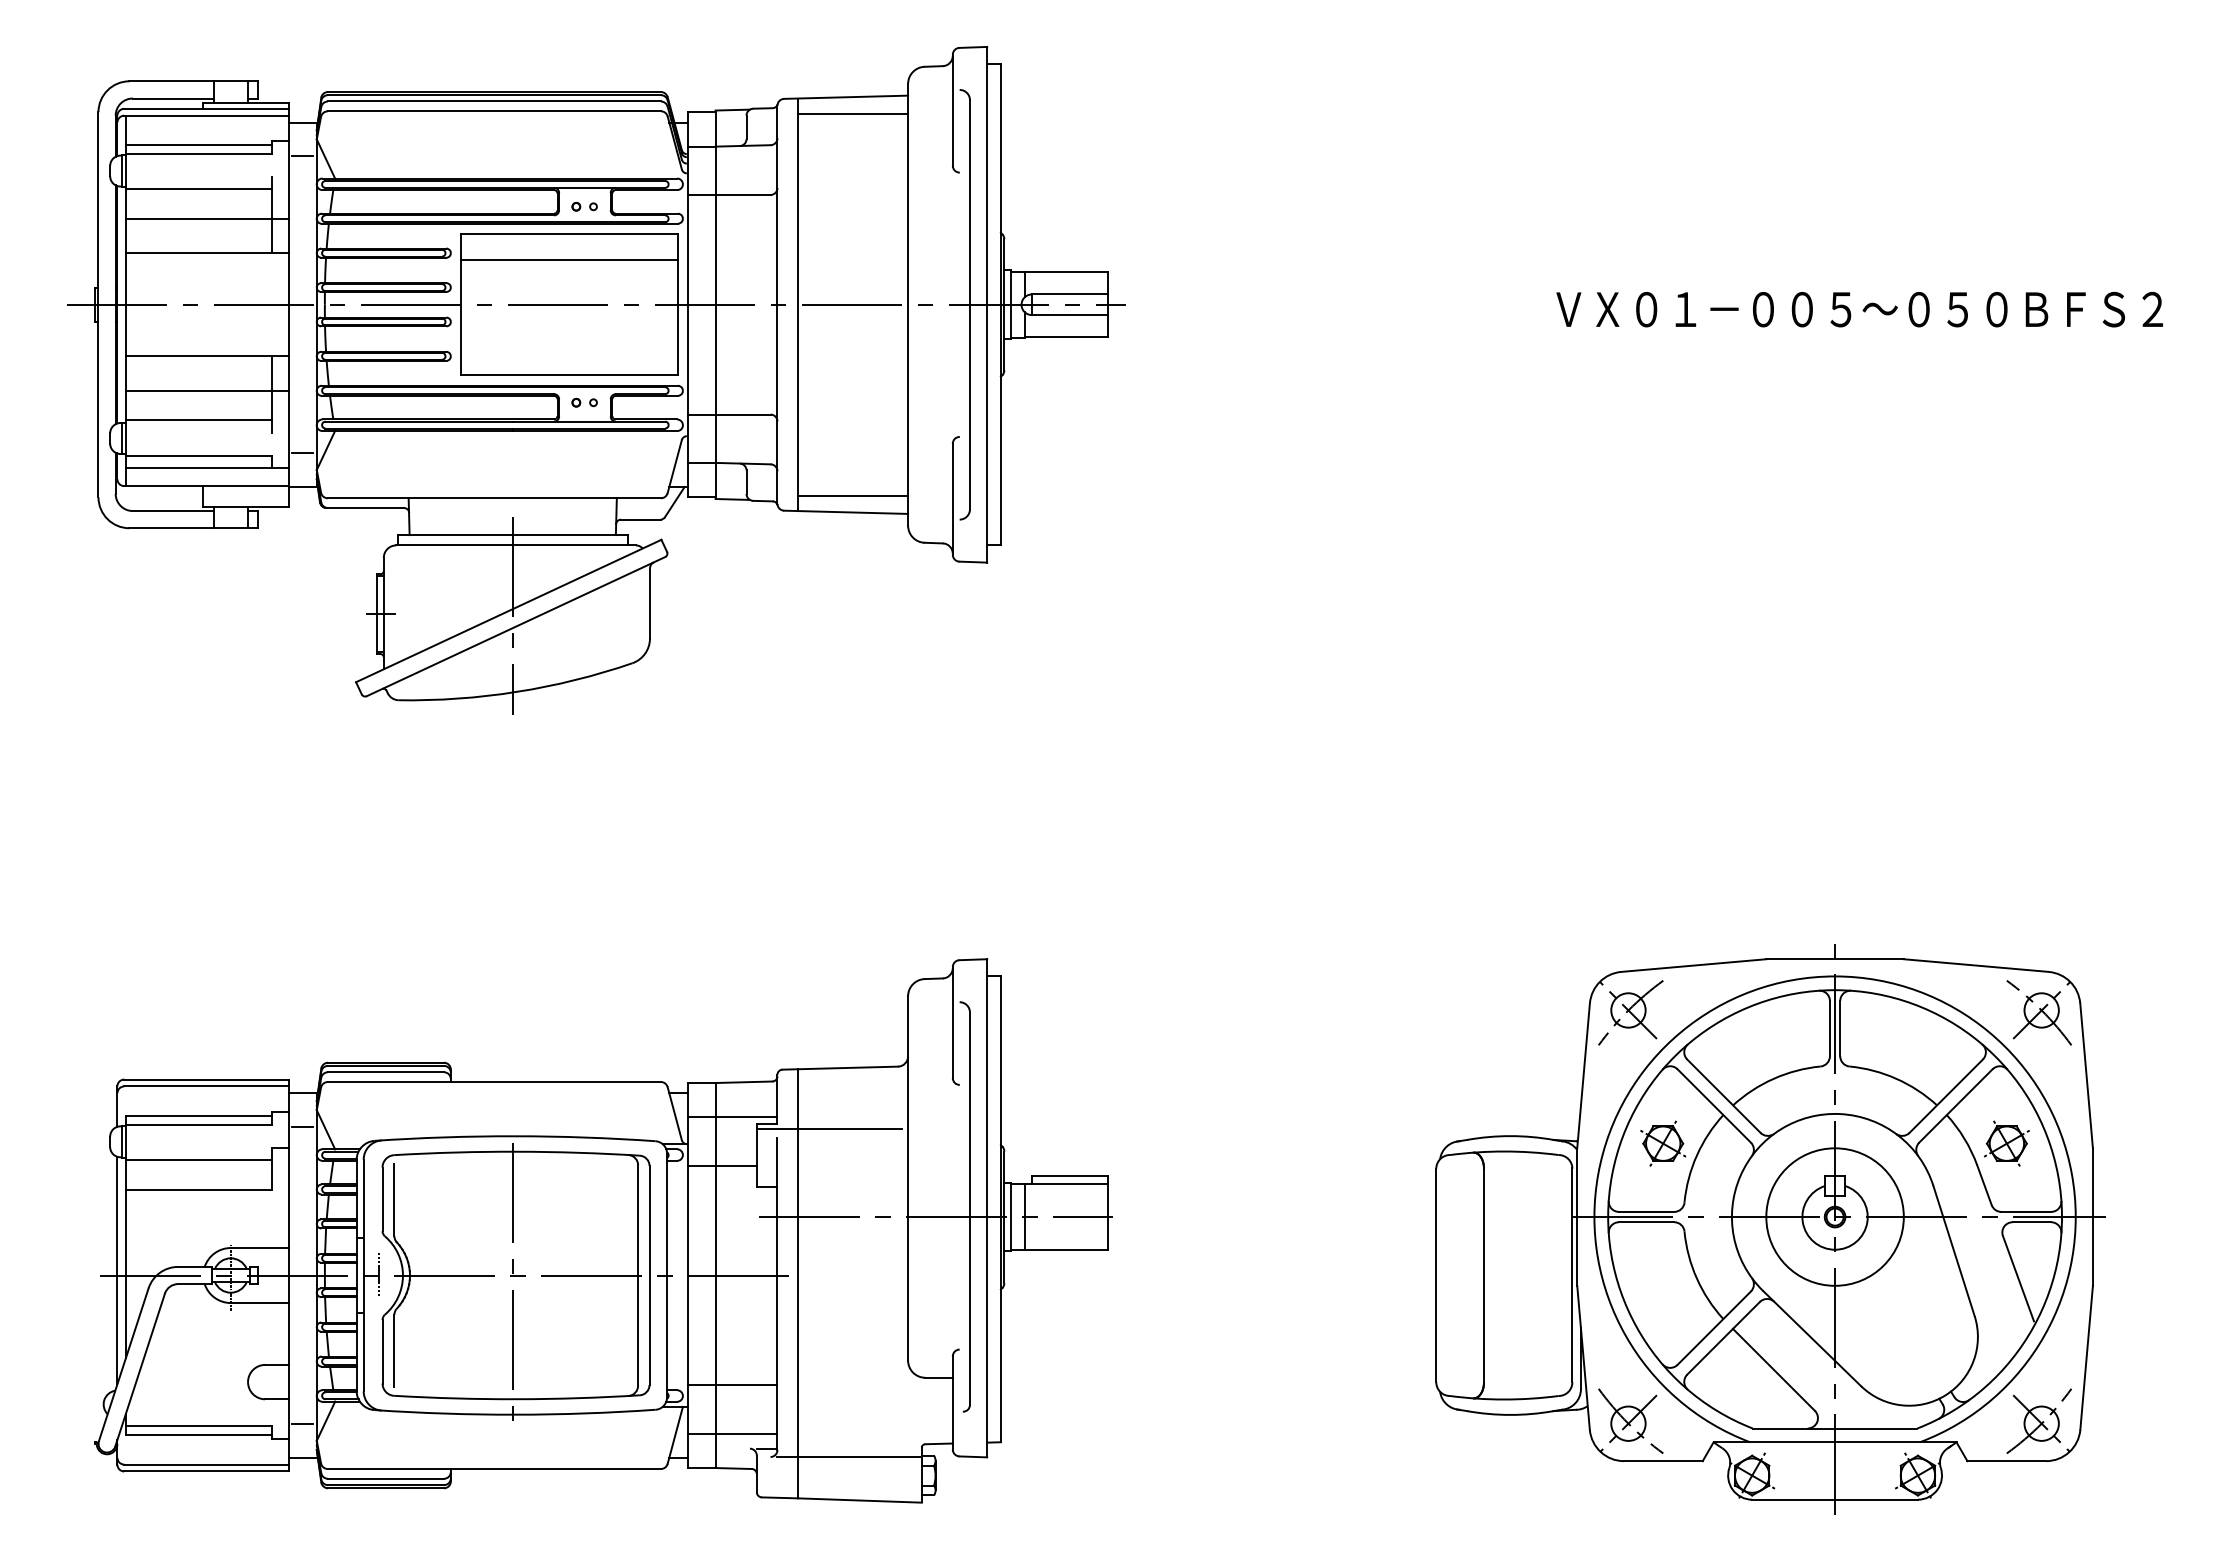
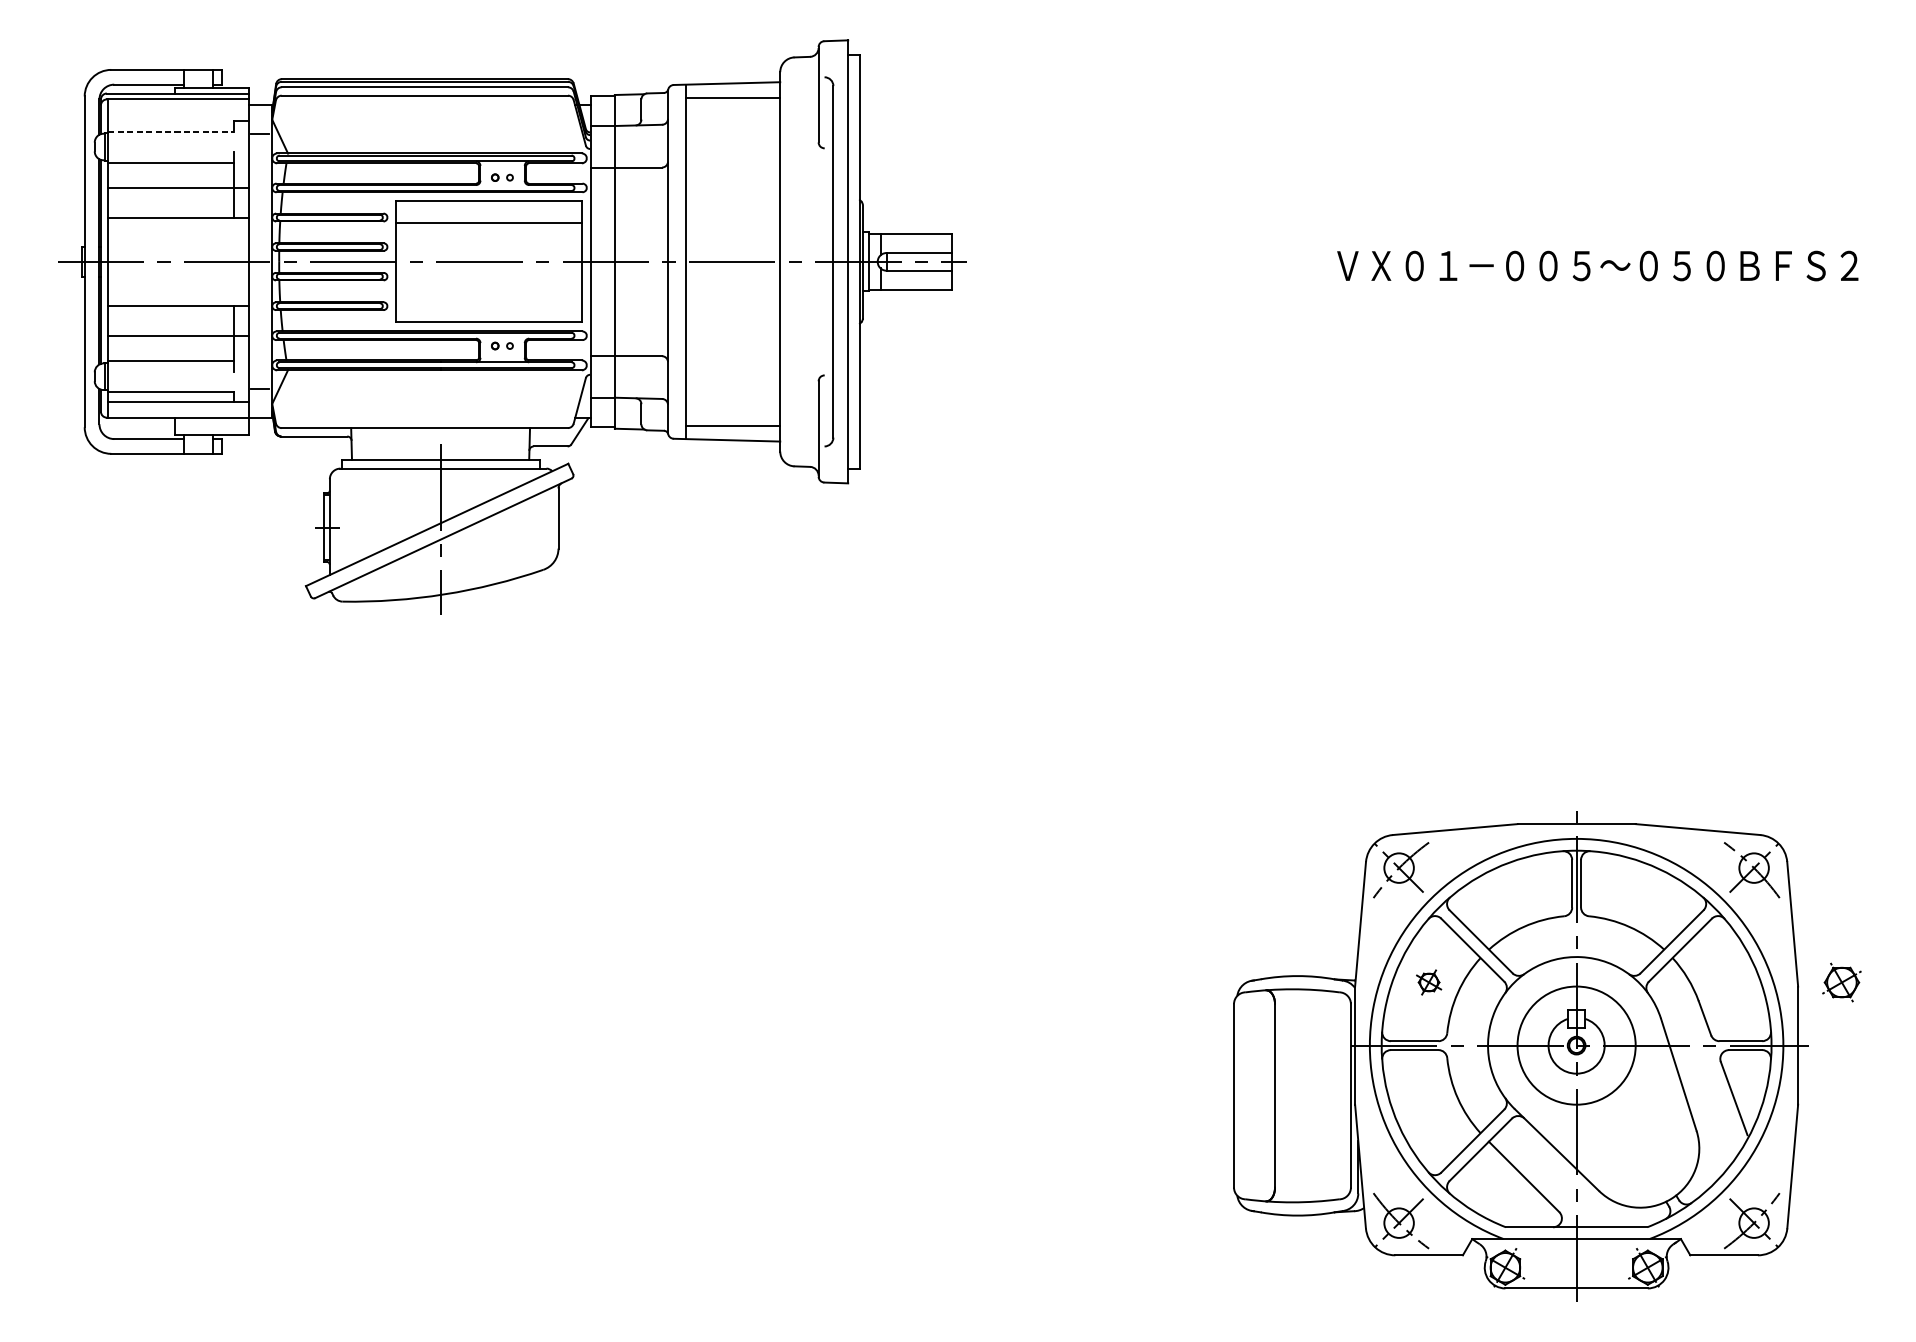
line: (198, 145) -> (170, 125), removed
line: (199, 153) -> (171, 131), solid -> dashed
part: (1663, 1143) -> (1429, 982), size x0.6
part: (2006, 1143) -> (1841, 982), moved
part: (603, 1230) -> (518, 1057), removed

